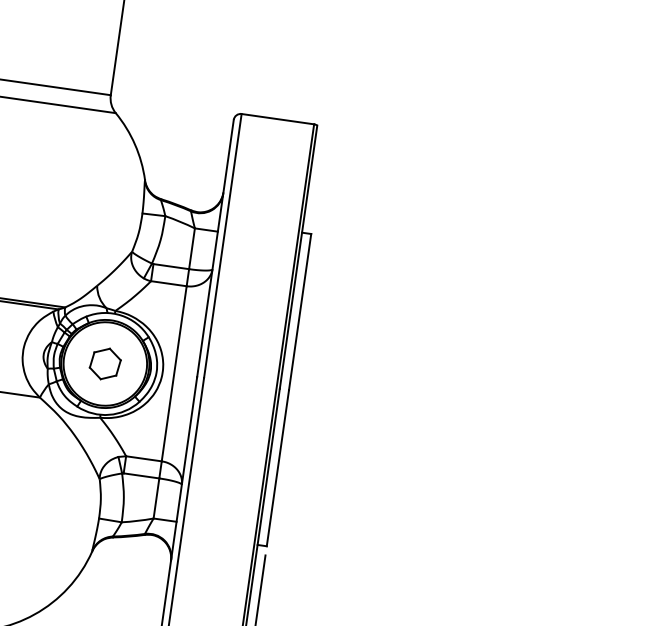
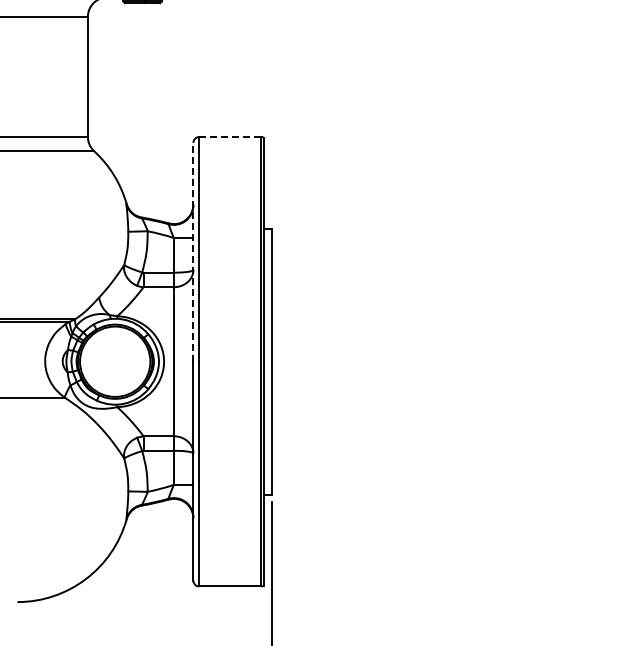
line: (278, 119) -> (230, 137), solid -> dashed
line: (215, 247) -> (193, 251), solid -> dashed
part: (104, 363) -> (114, 361), removed

